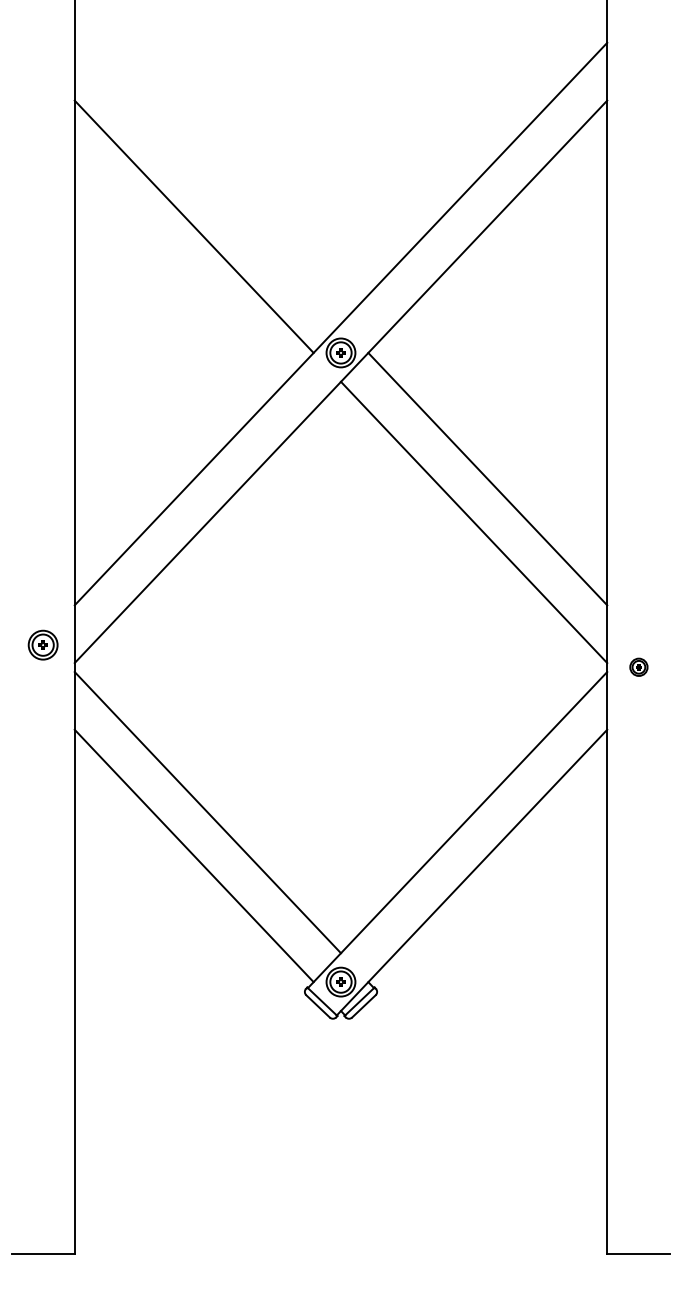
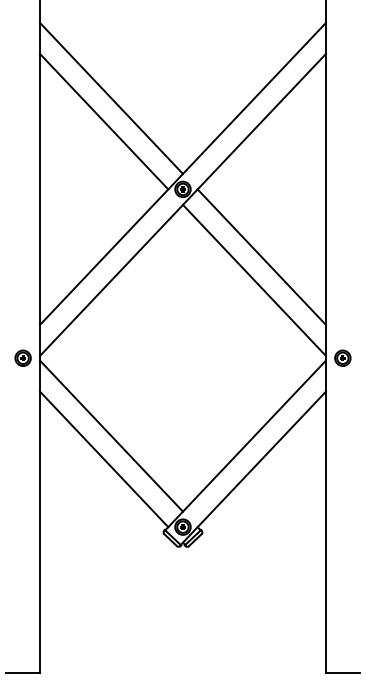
line: (207, 181) -> (111, 97), added
part: (41, 643) -> (22, 357), moved
part: (638, 666) -> (342, 357), size x1.67

